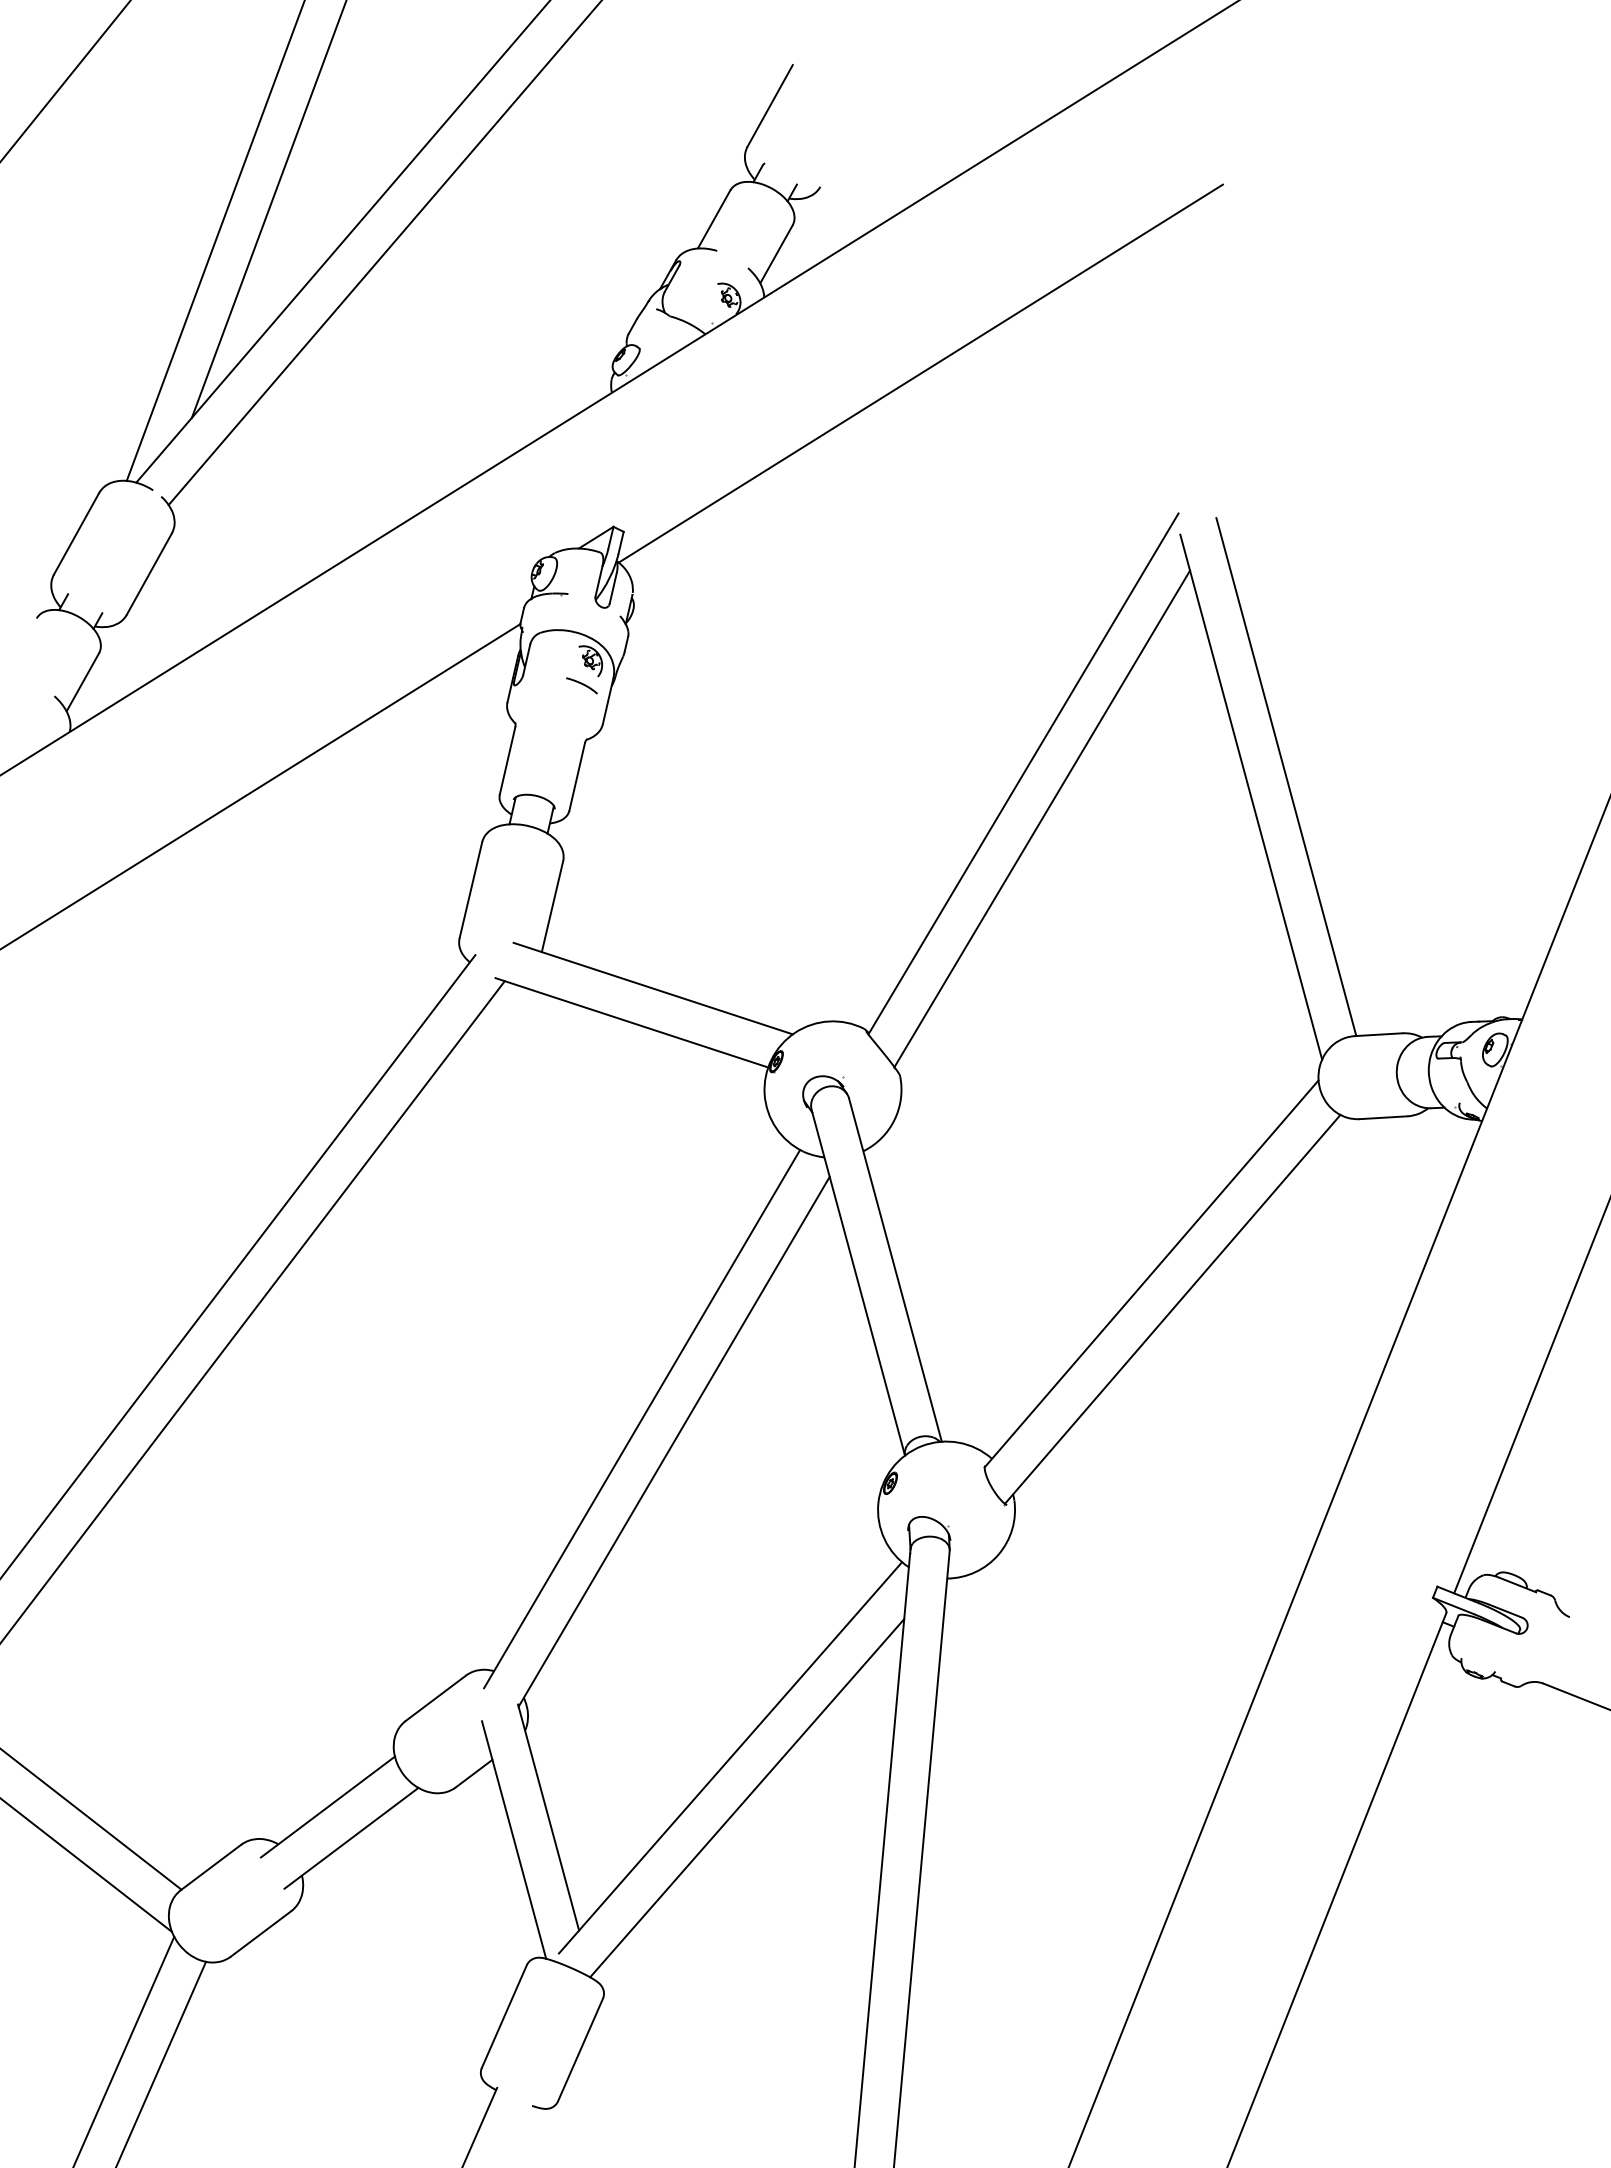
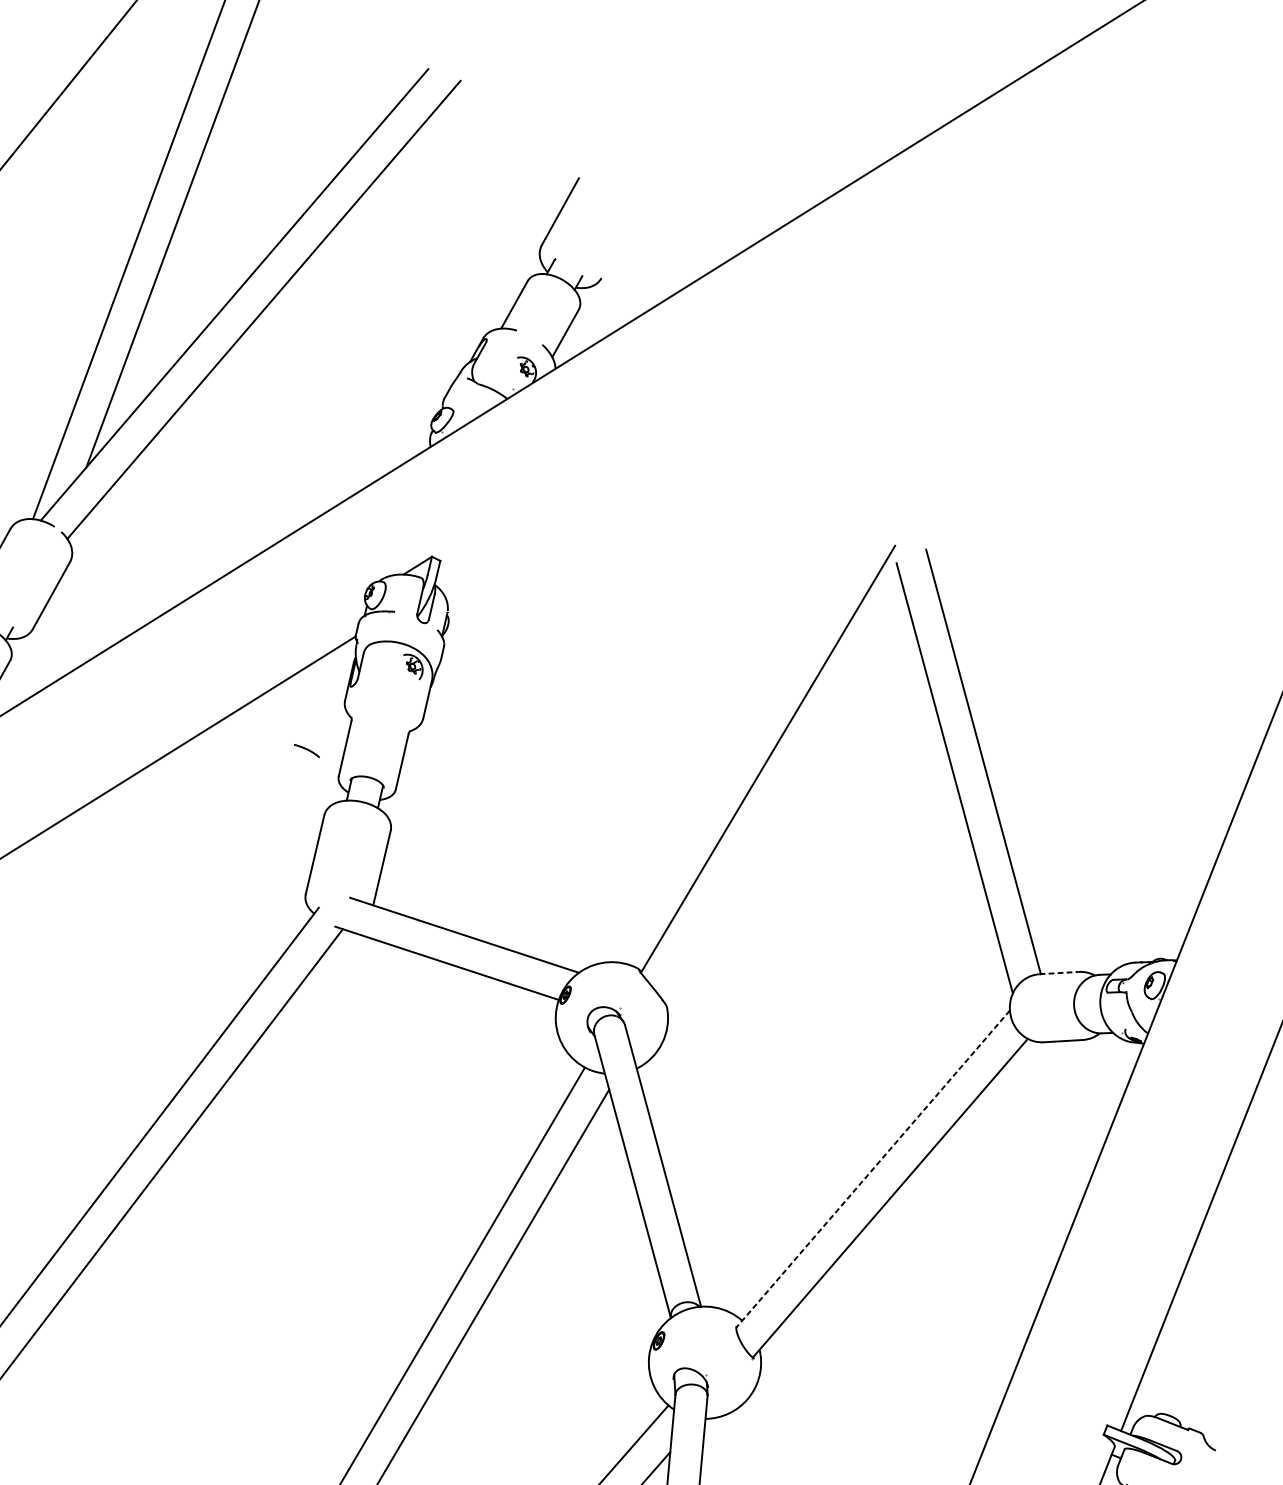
line: (920, 373) -> (683, 431), removed
curve: (581, 684) -> (306, 749), moved
line: (1042, 818) -> (783, 795), removed
line: (1378, 1034) -> (1059, 972), solid -> dashed
line: (1151, 1273) -> (872, 1168), solid -> dashed

